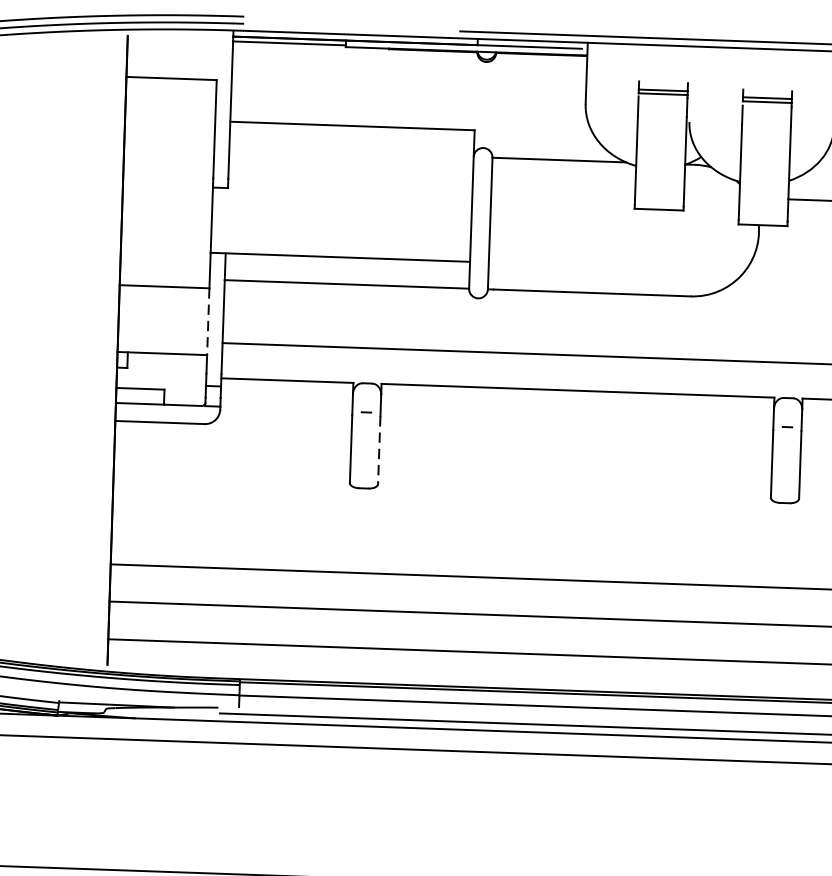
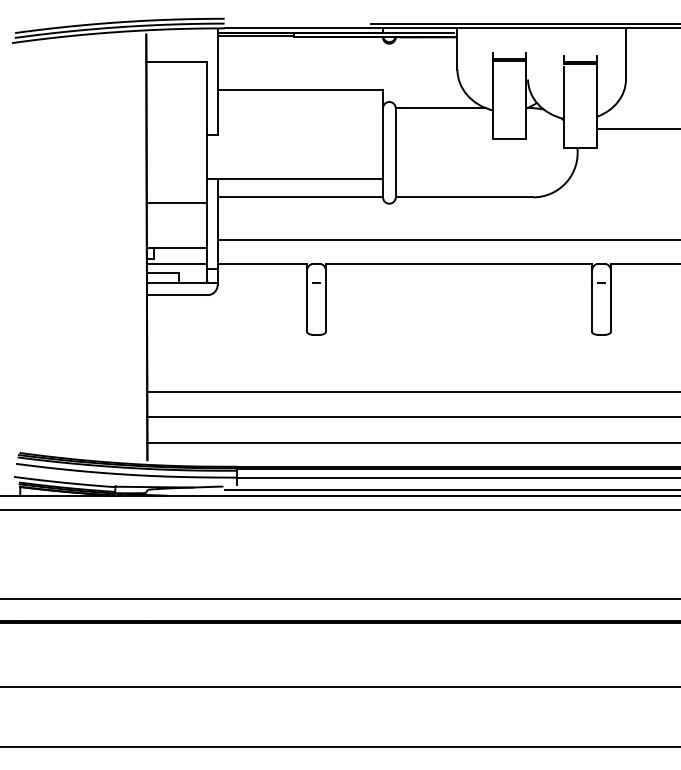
line: (208, 321) -> (207, 225), dashed -> solid
line: (160, 375) -> (176, 263), added
line: (379, 449) -> (326, 308), dashed -> solid

